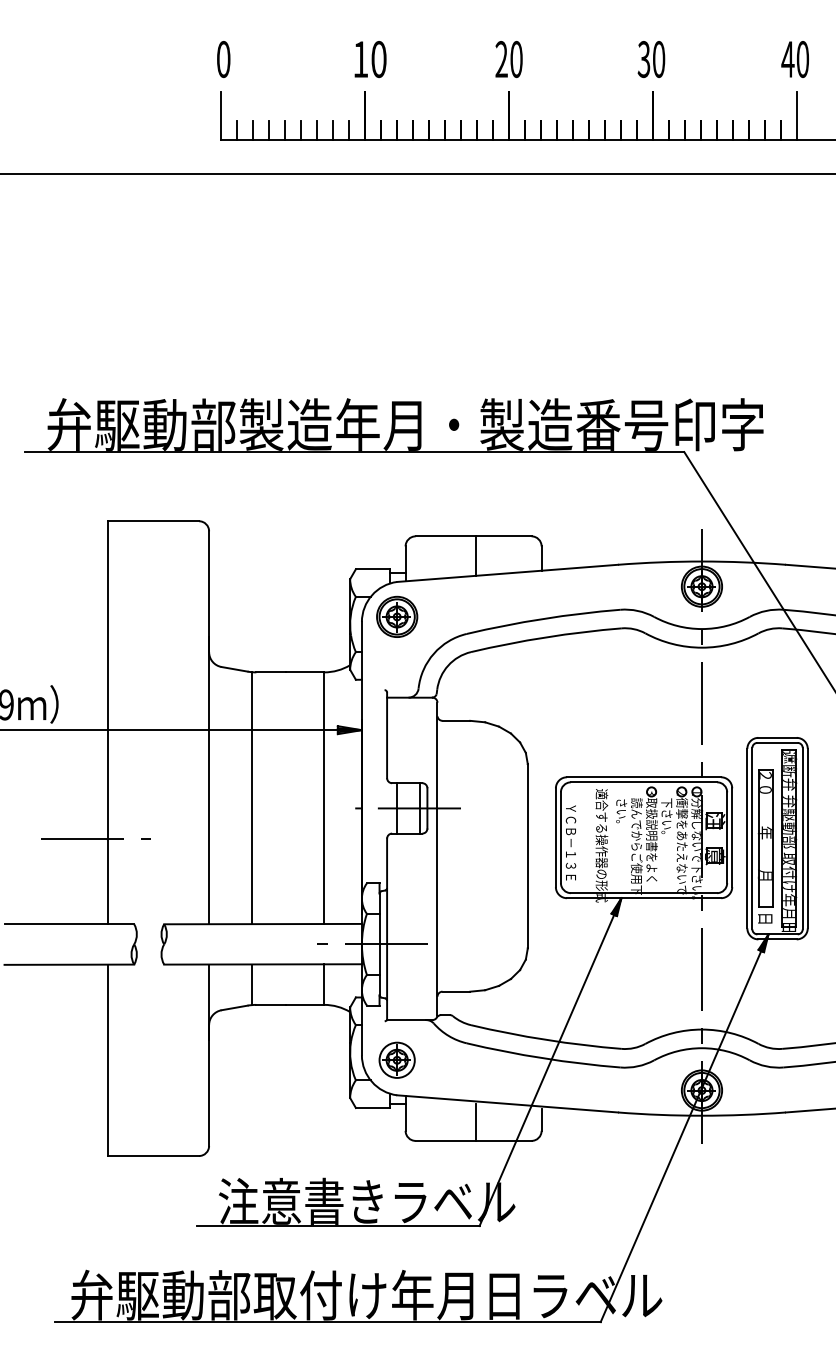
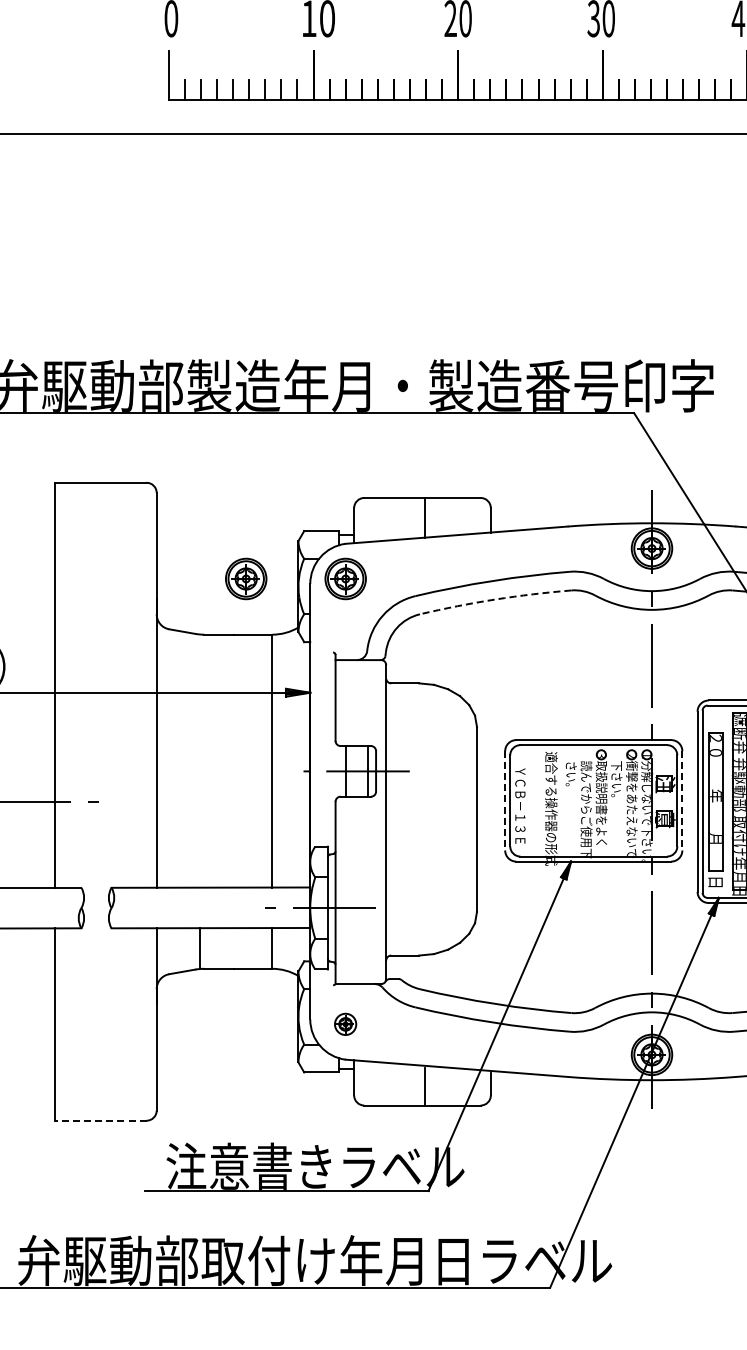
part: (298, 616) -> (246, 578), added
arc: (545, 637) -> (494, 599), solid -> dashed
line: (251, 798) -> (199, 761), removed
line: (555, 838) -> (504, 801), solid -> dashed
line: (732, 838) -> (682, 801), solid -> dashed
part: (396, 1059) -> (345, 1023), size x0.6
line: (153, 1156) -> (100, 1121), solid -> dashed

